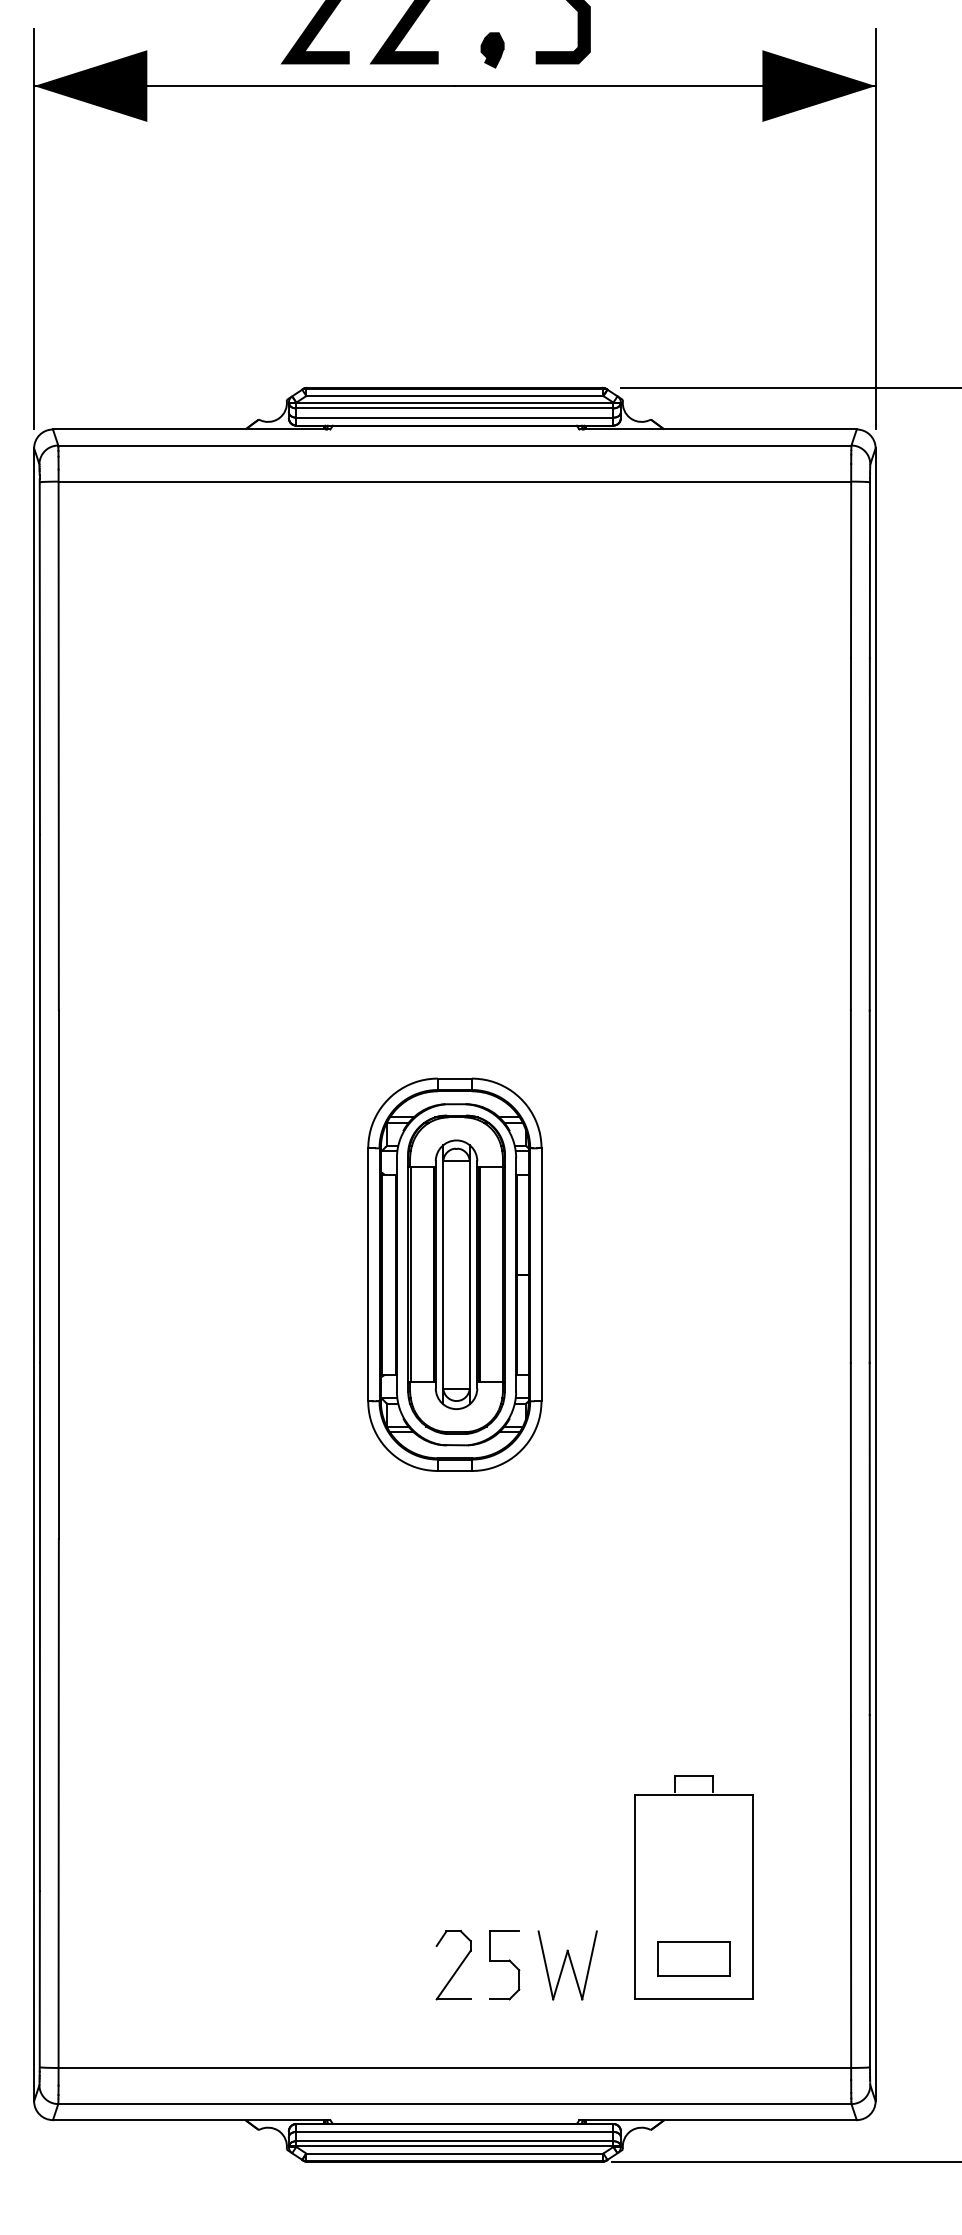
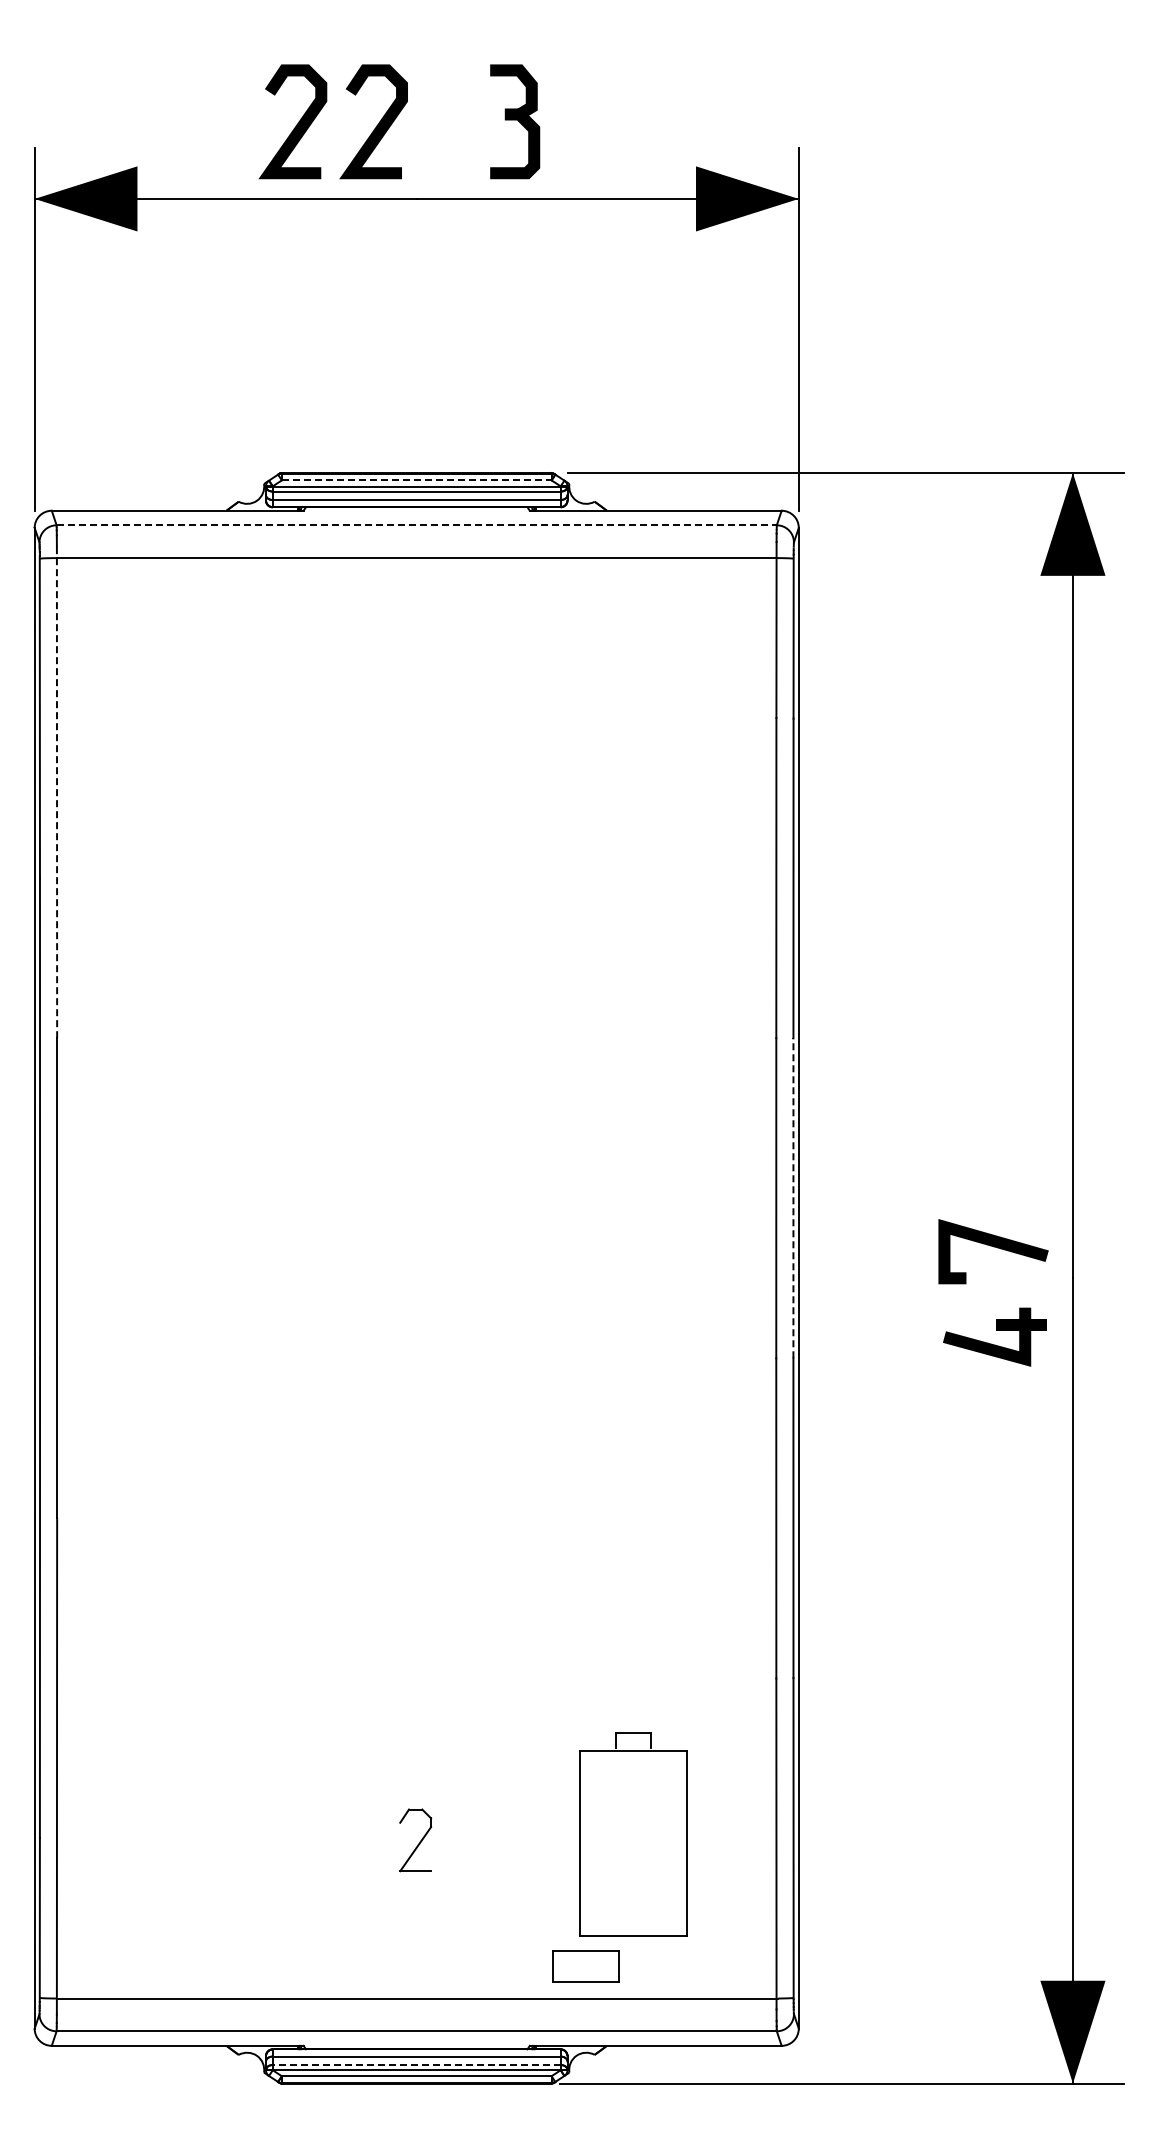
part: (492, 50) -> (450, 166), removed
line: (454, 396) -> (416, 480), solid -> dashed
line: (455, 445) -> (417, 525), solid -> dashed
line: (59, 739) -> (57, 792), solid -> dashed
line: (869, 1186) -> (793, 1198), solid -> dashed
part: (454, 1275) -> (416, 1278), removed
part: (693, 1958) -> (585, 1966), moved
part: (453, 1965) -> (415, 1840), moved
part: (505, 1965) -> (462, 1905), removed
part: (566, 1965) -> (518, 1905), removed
line: (454, 2141) -> (416, 2065), solid -> dashed

